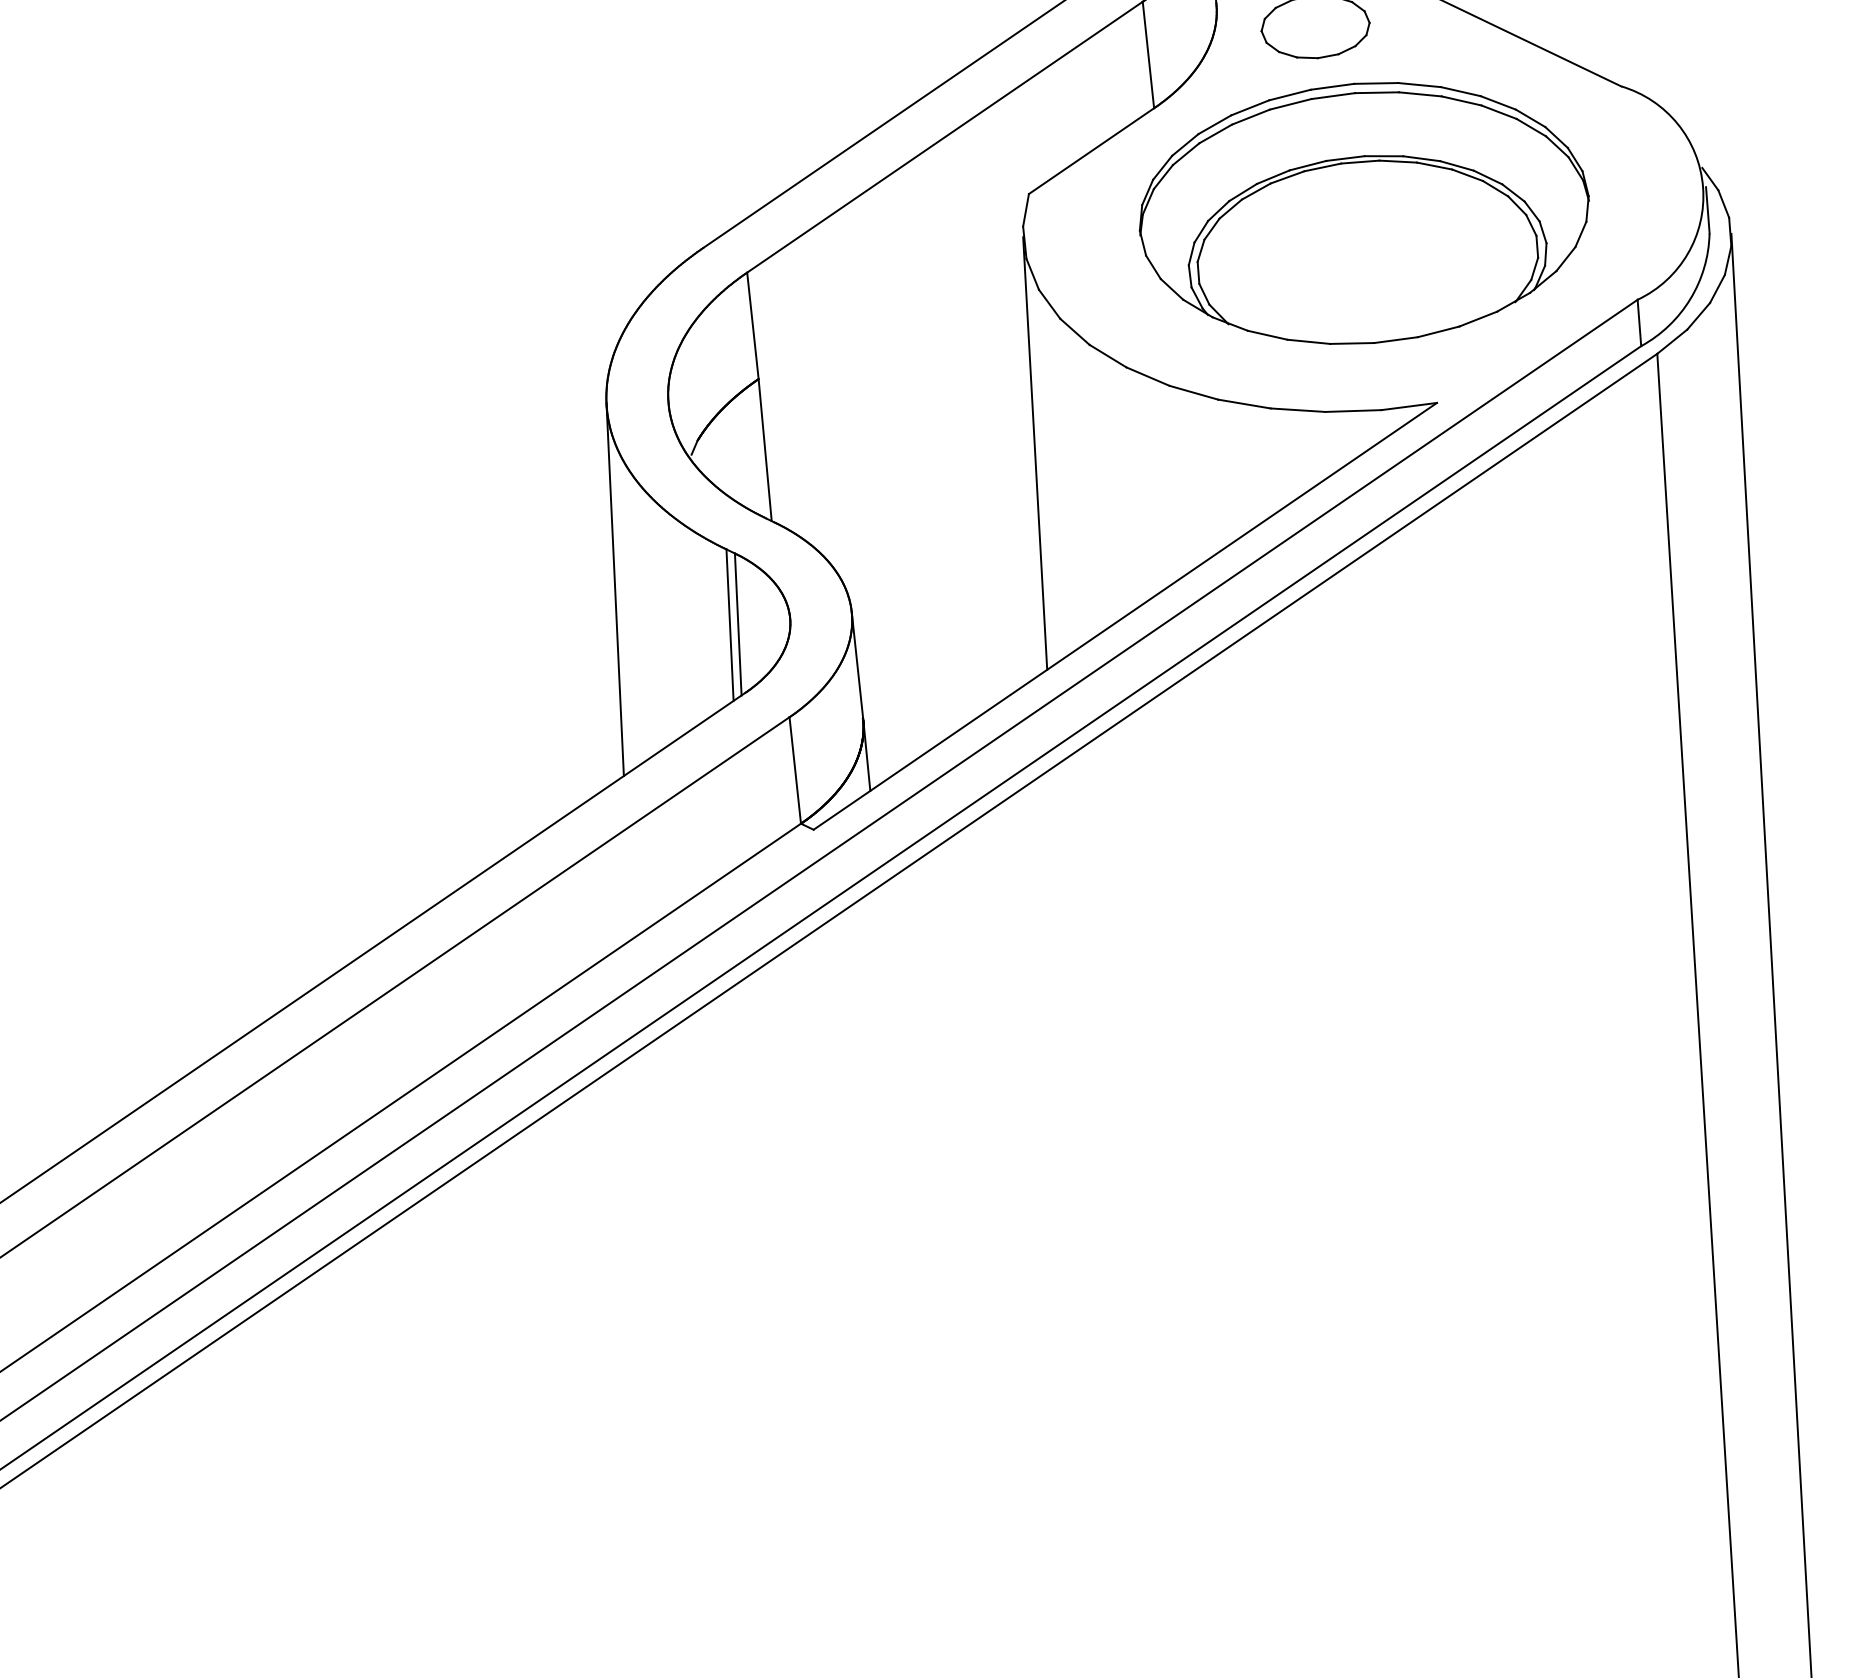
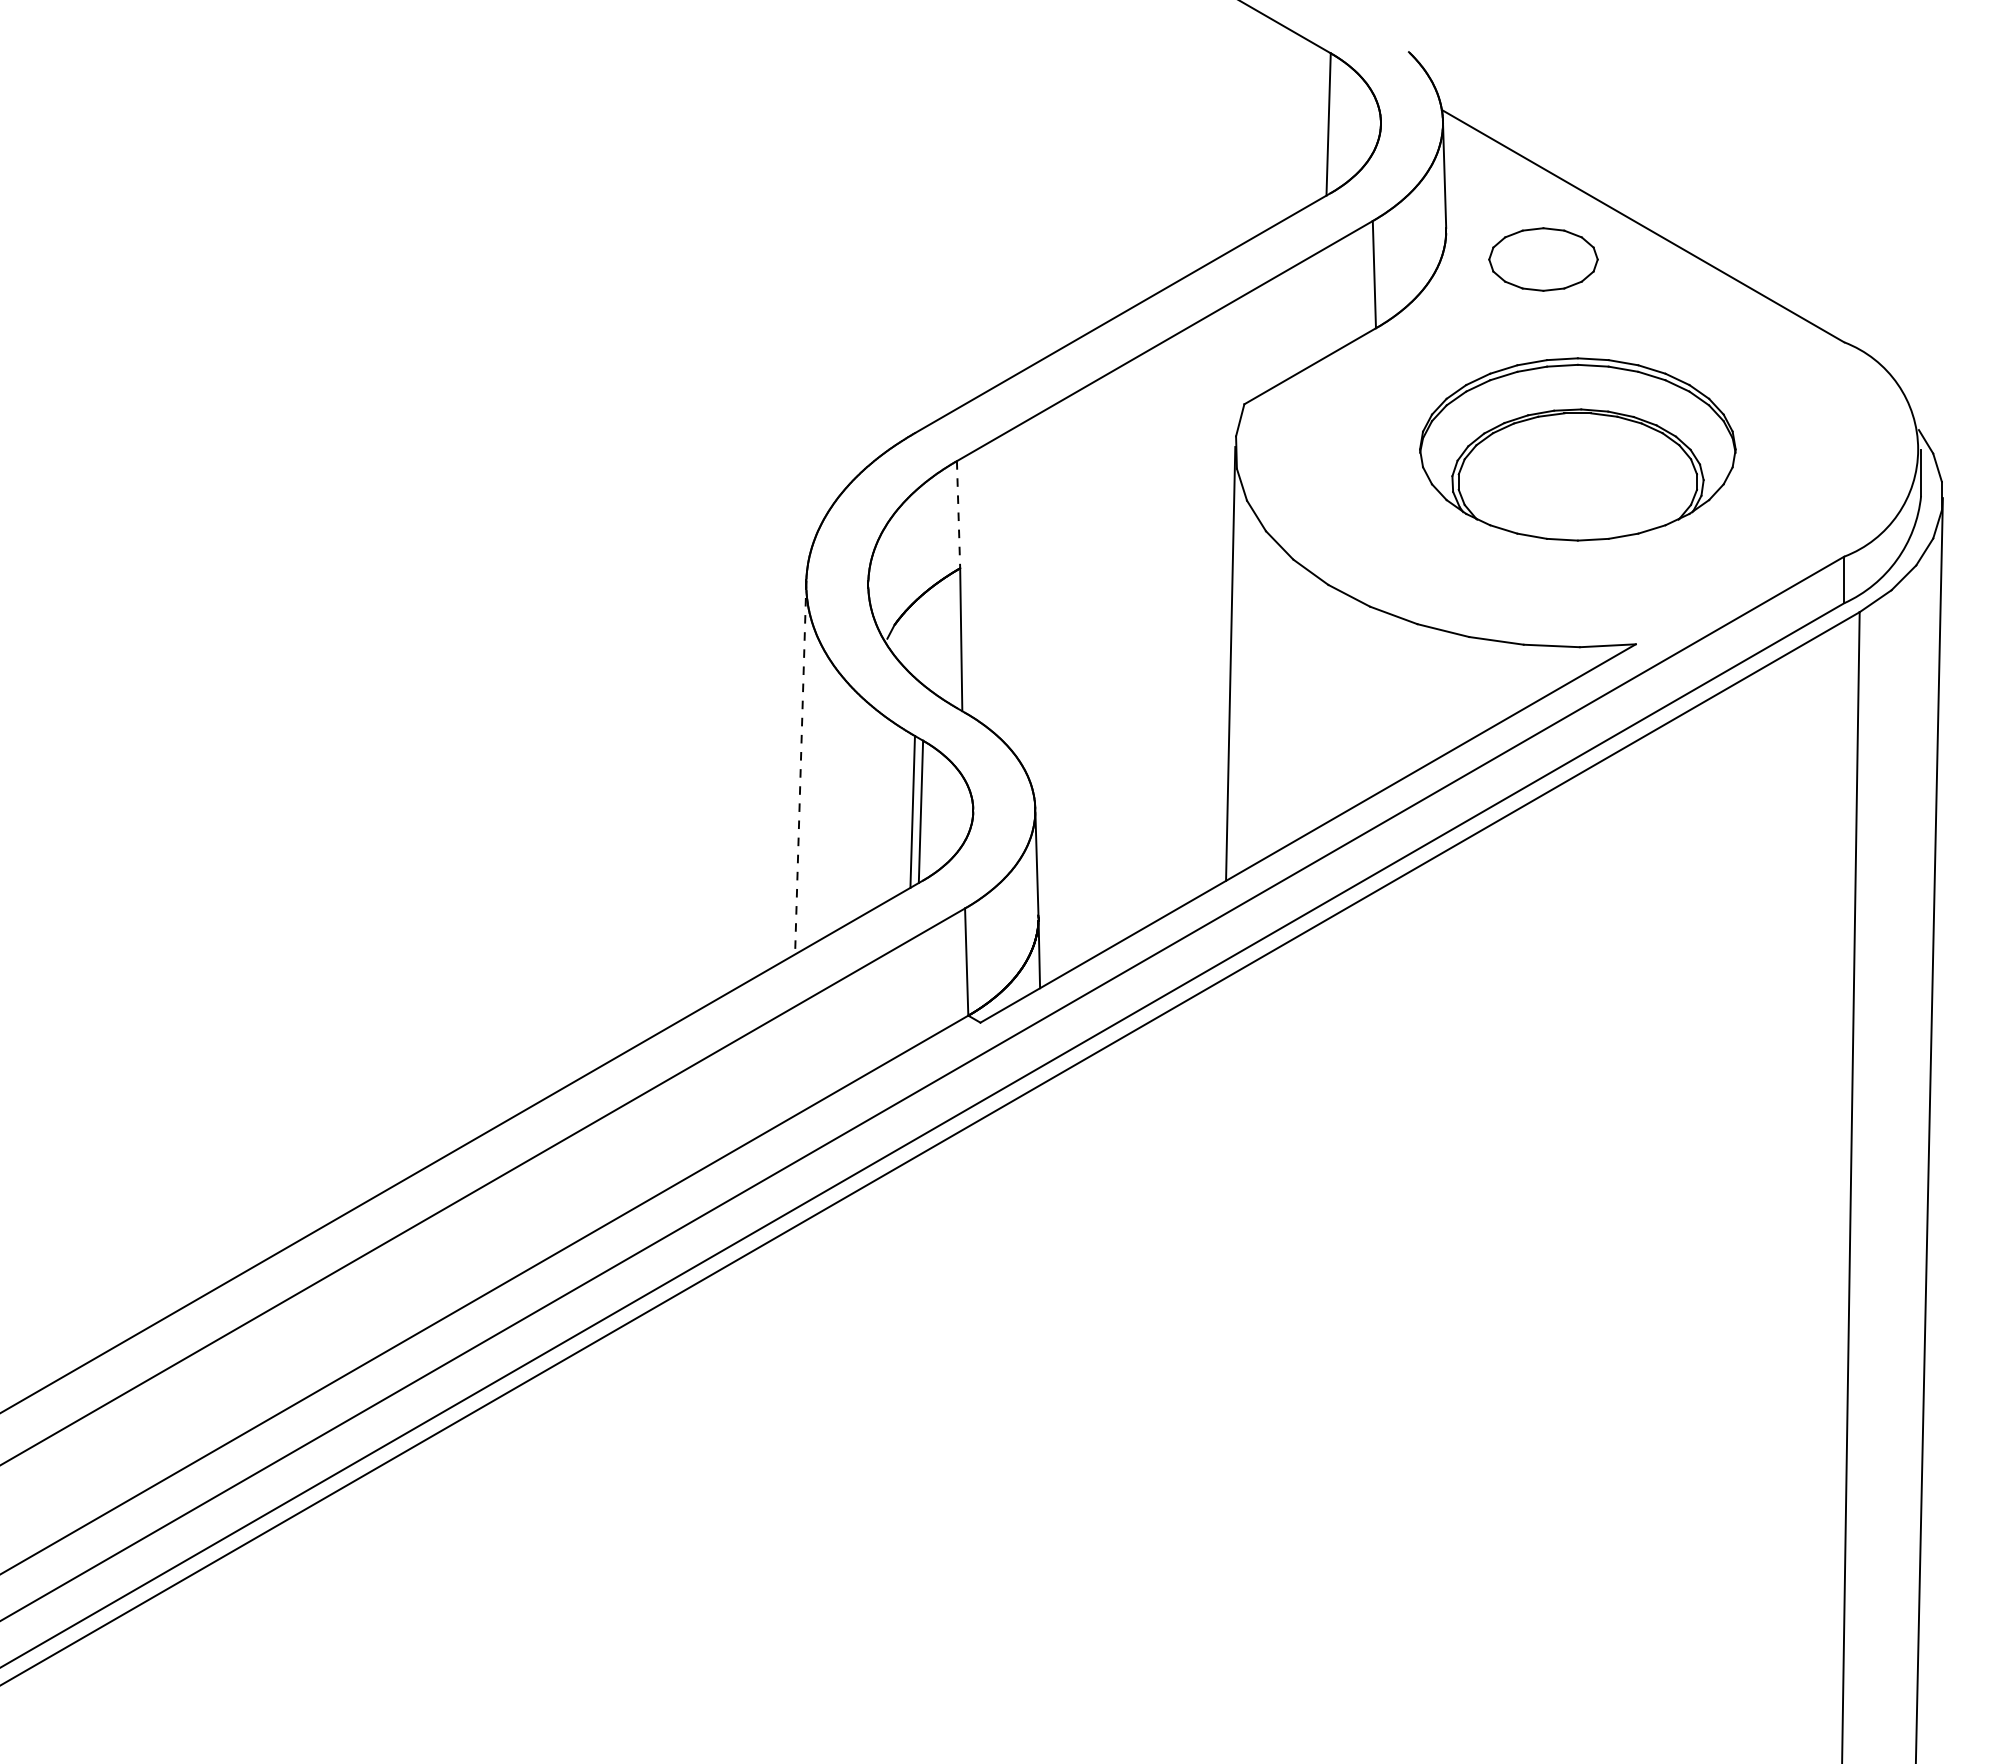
part: (1363, 213) -> (1577, 449), size x0.7
line: (752, 325) -> (958, 514), solid -> dashed
line: (614, 589) -> (800, 767), solid -> dashed

